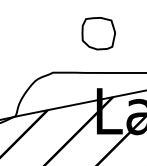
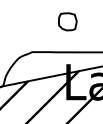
part: (98, 33) -> (67, 21), size x0.7

